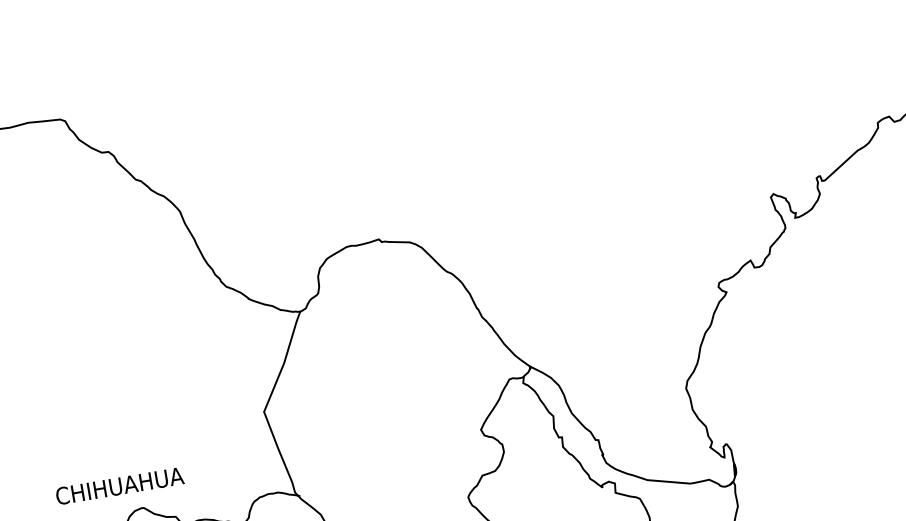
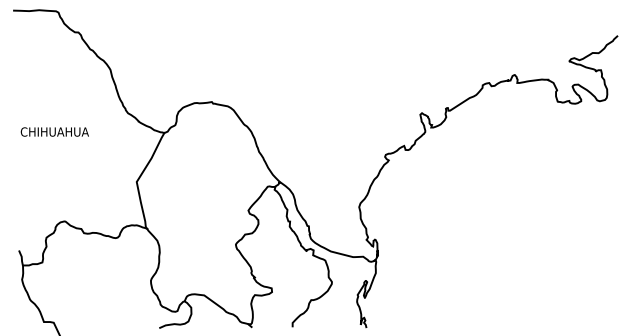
text: (118, 485) -> (54, 131), moved

